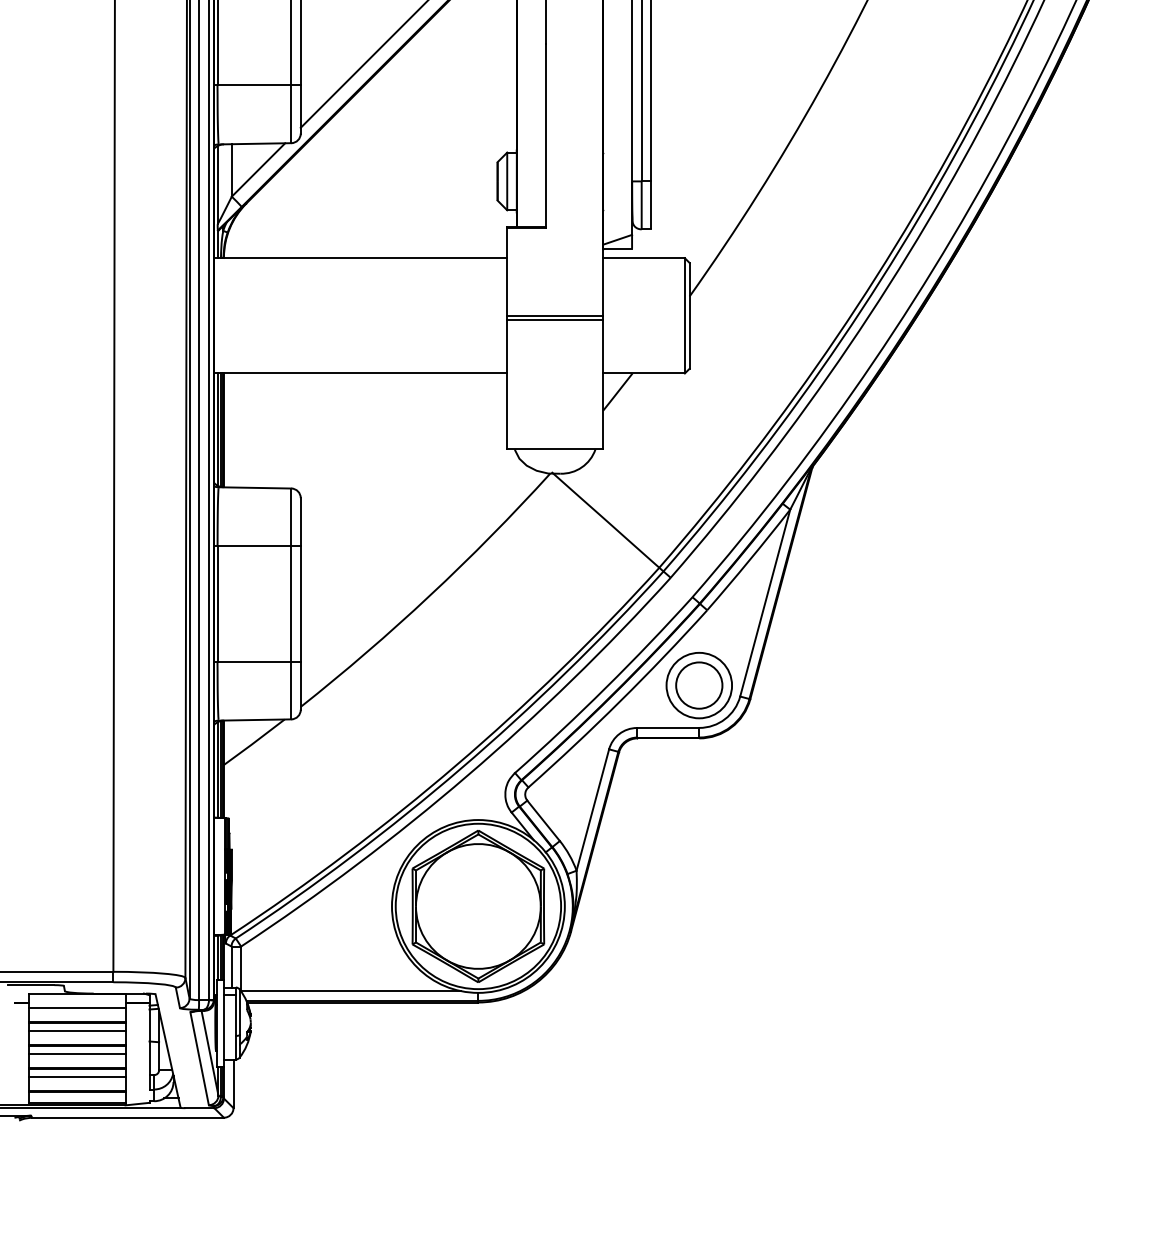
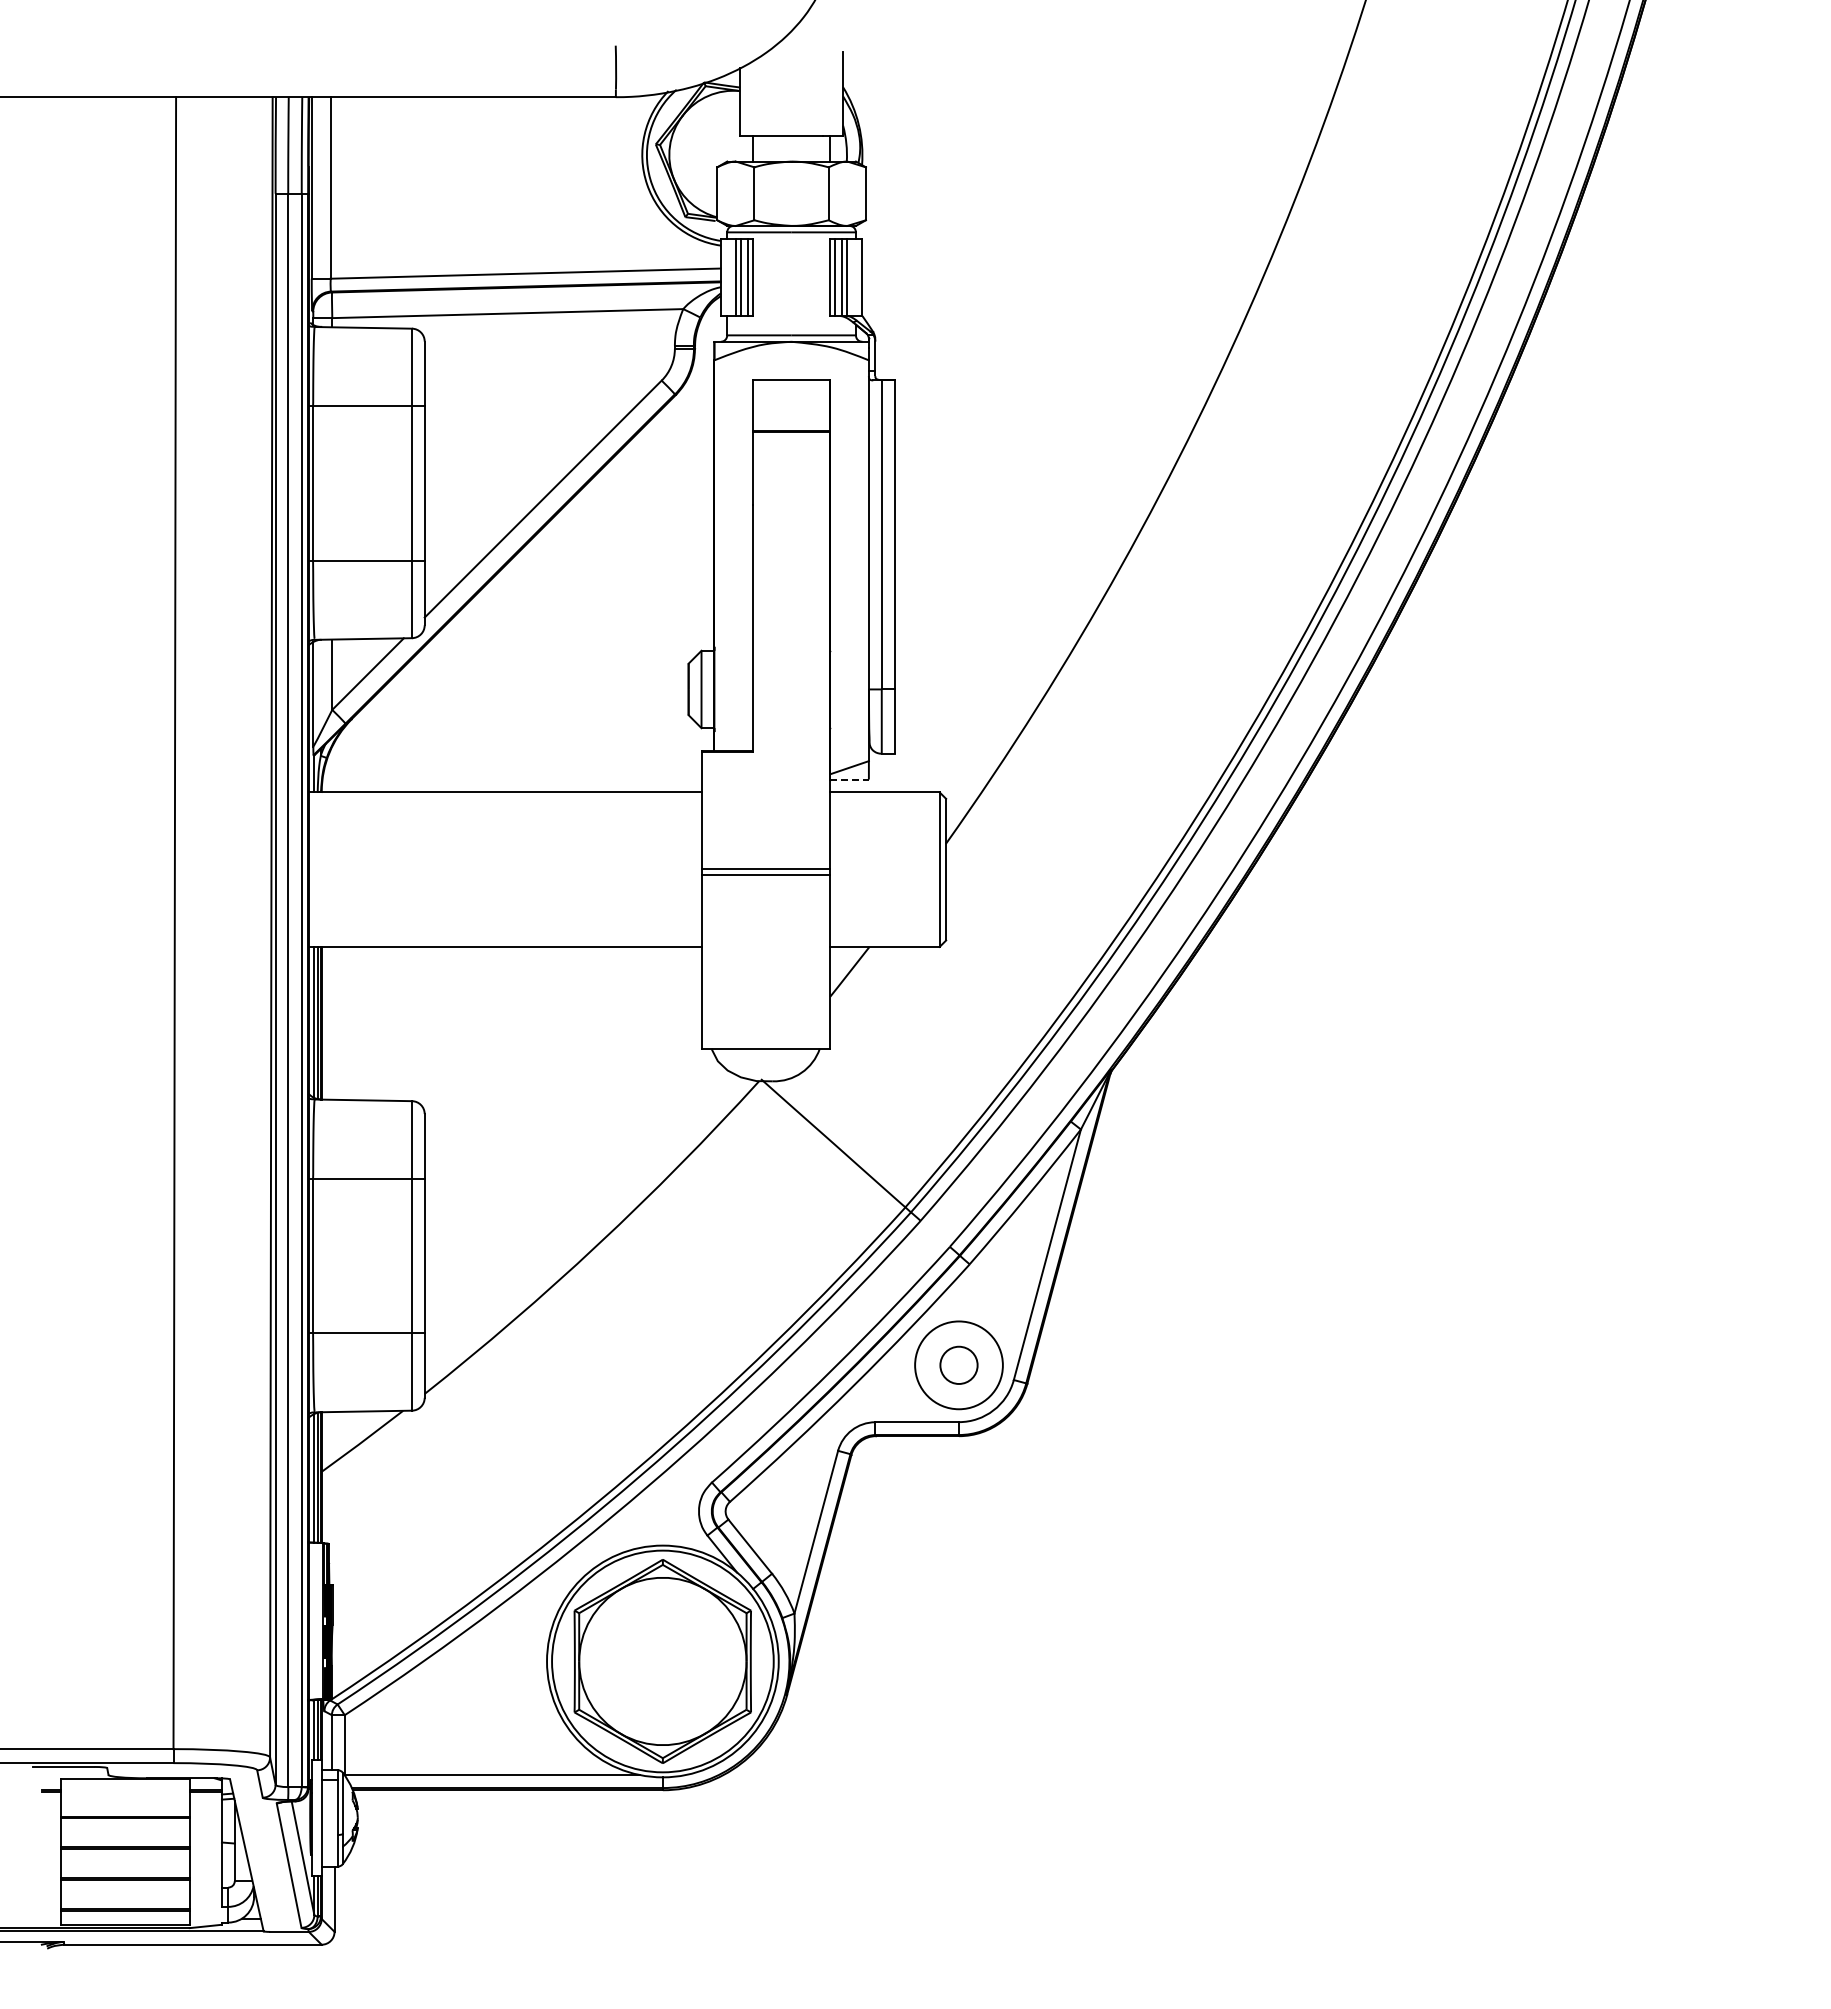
line: (618, 248) -> (850, 779), solid -> dashed
circle: (698, 685) -> (958, 1365), size x0.6
line: (76, 1007) -> (124, 1797), removed
line: (76, 1031) -> (124, 1828), removed
line: (76, 1054) -> (124, 1859), removed
line: (76, 1076) -> (124, 1889), removed

